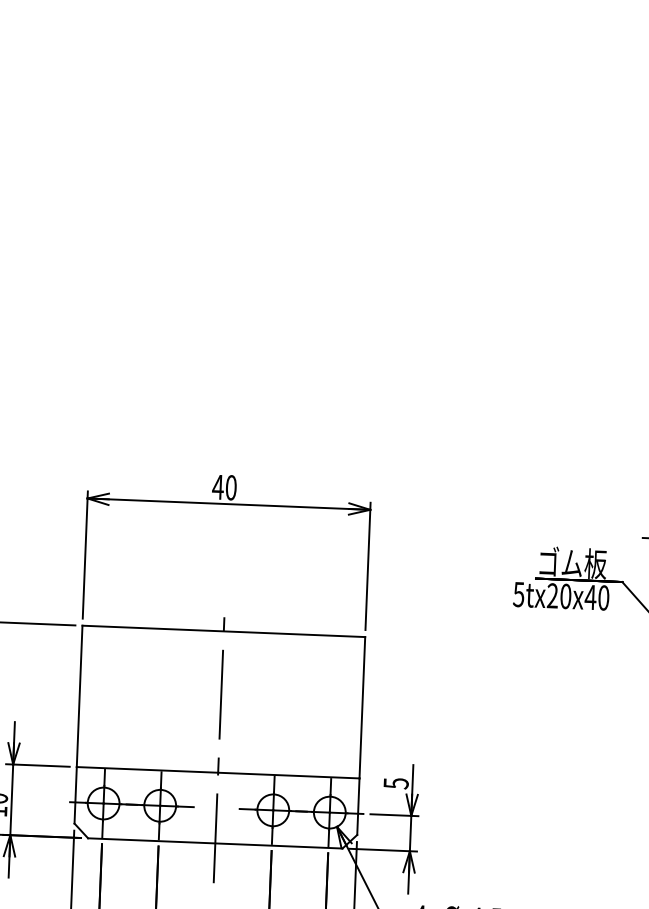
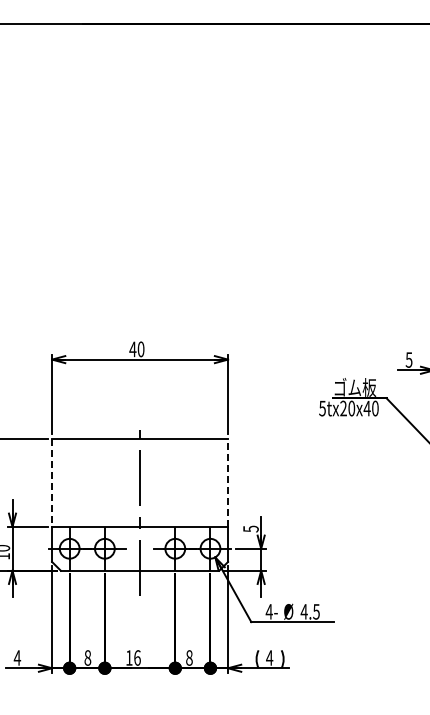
line: (80, 695) -> (52, 482), solid -> dashed
line: (363, 707) -> (228, 482), solid -> dashed

